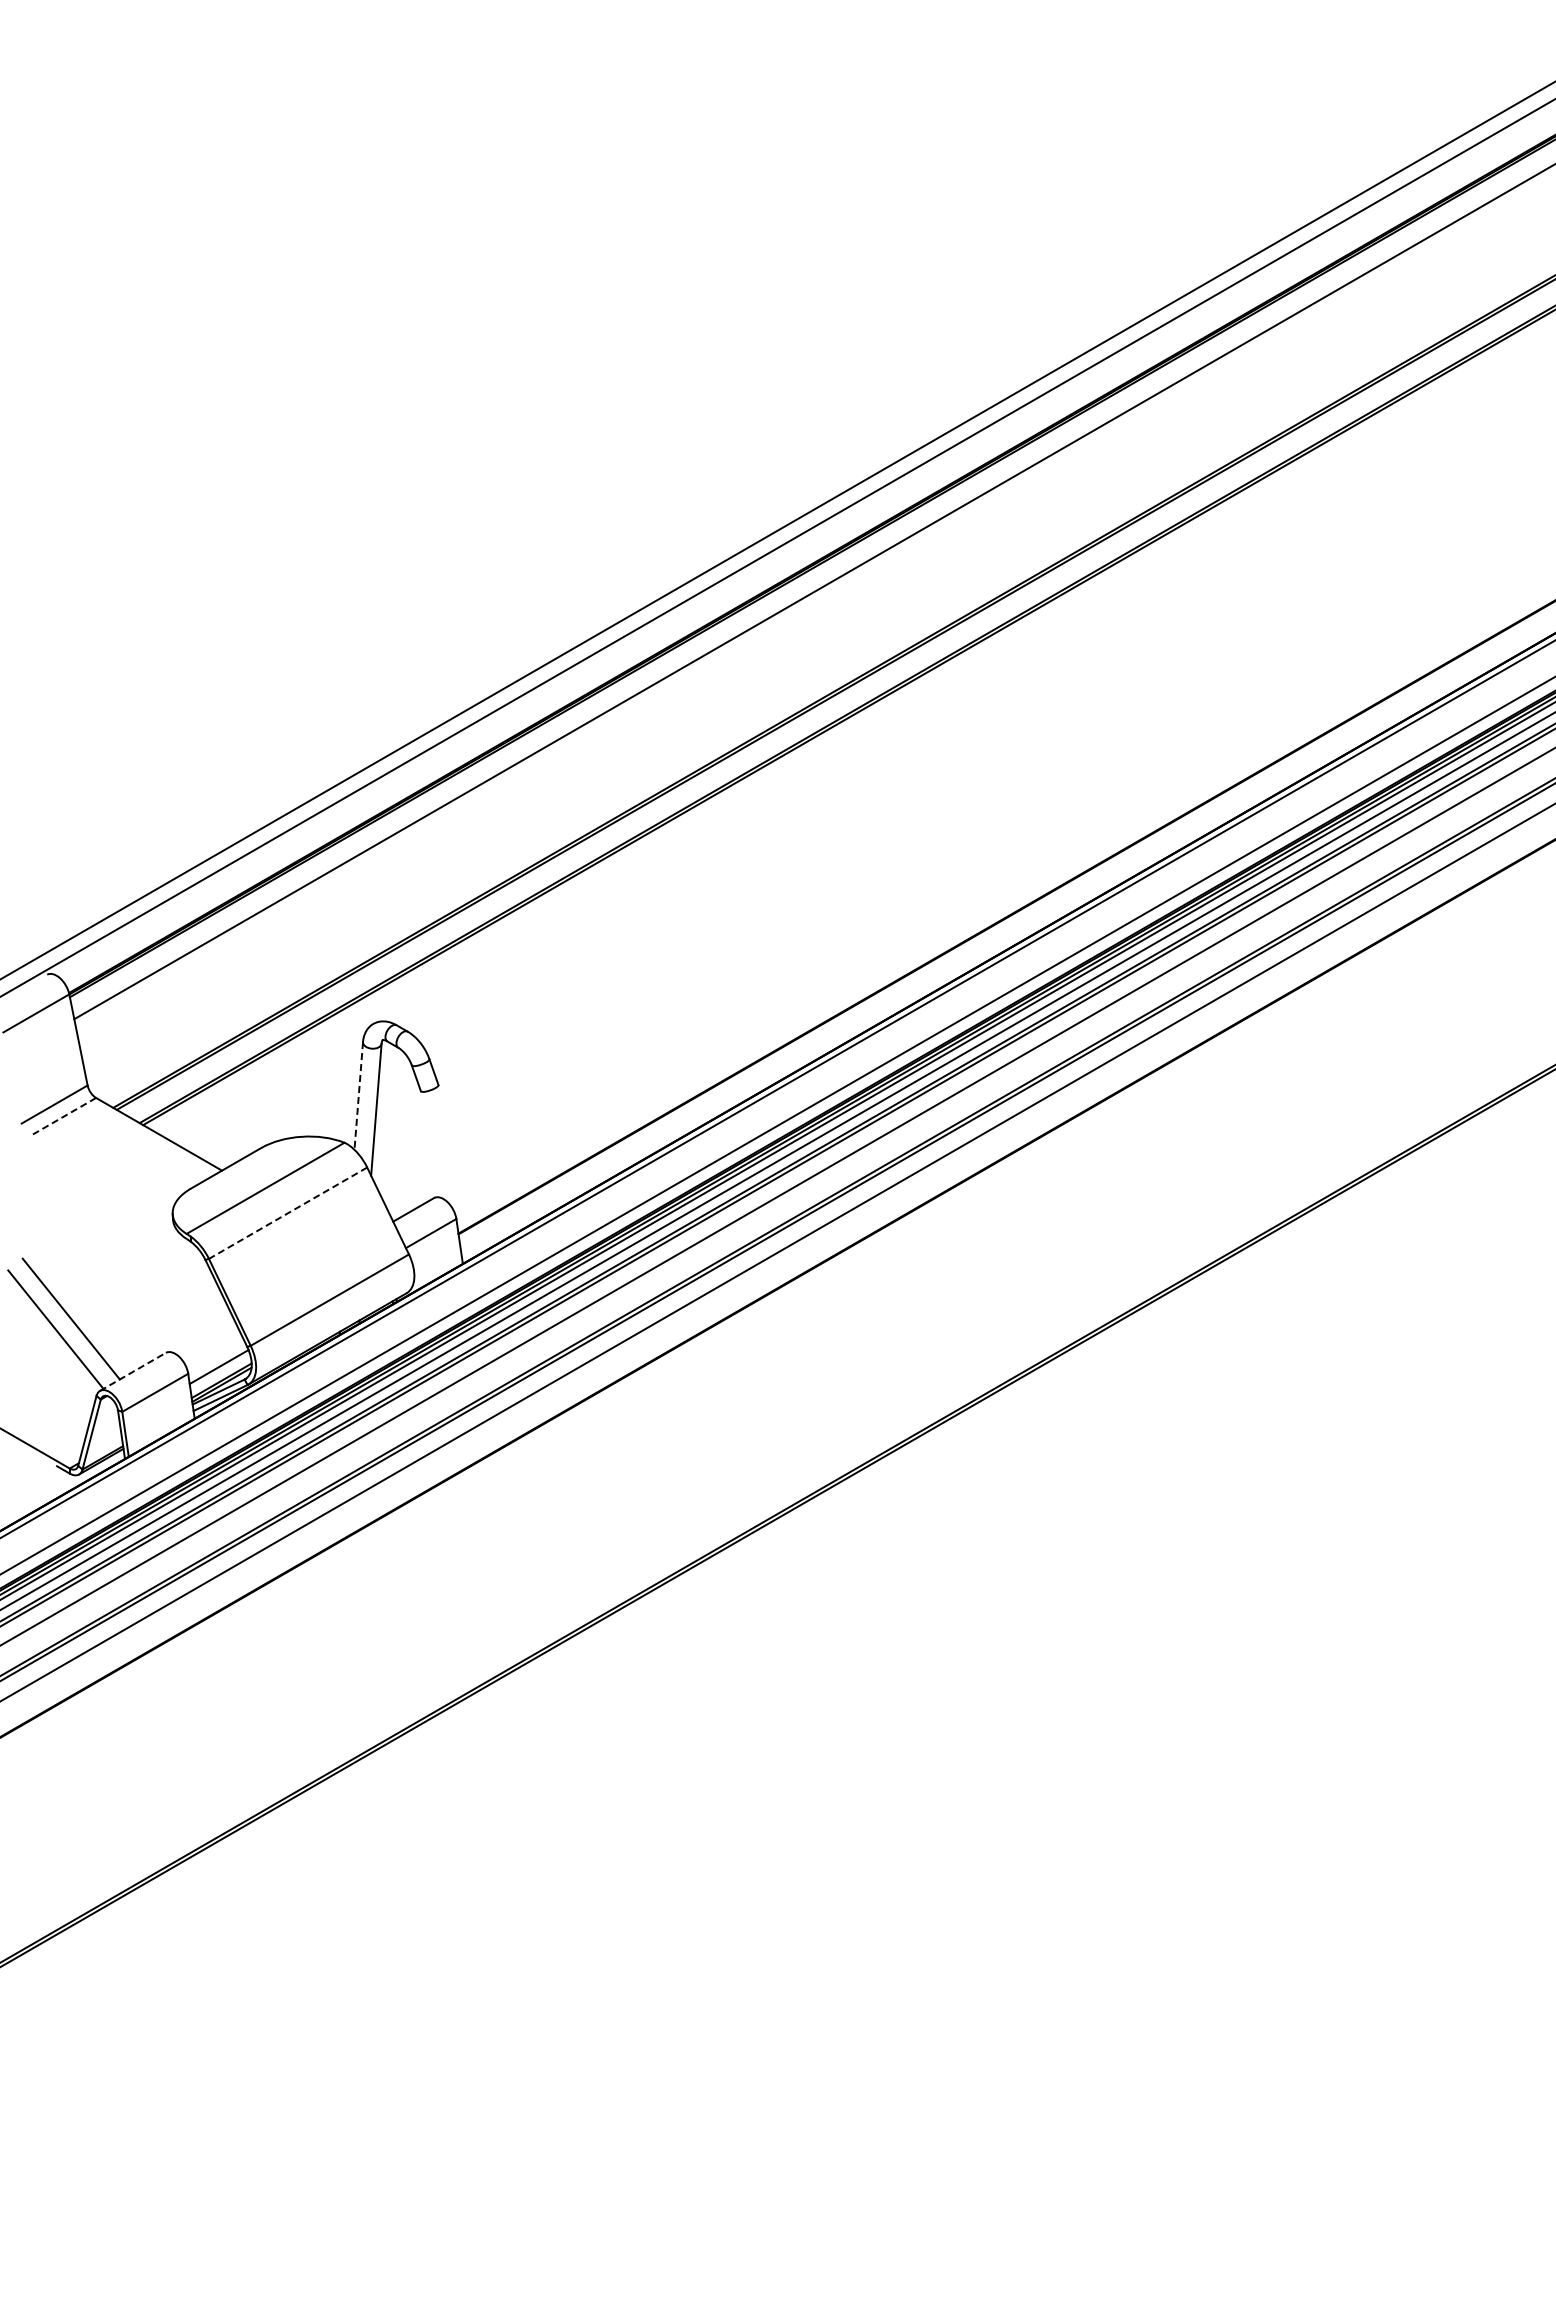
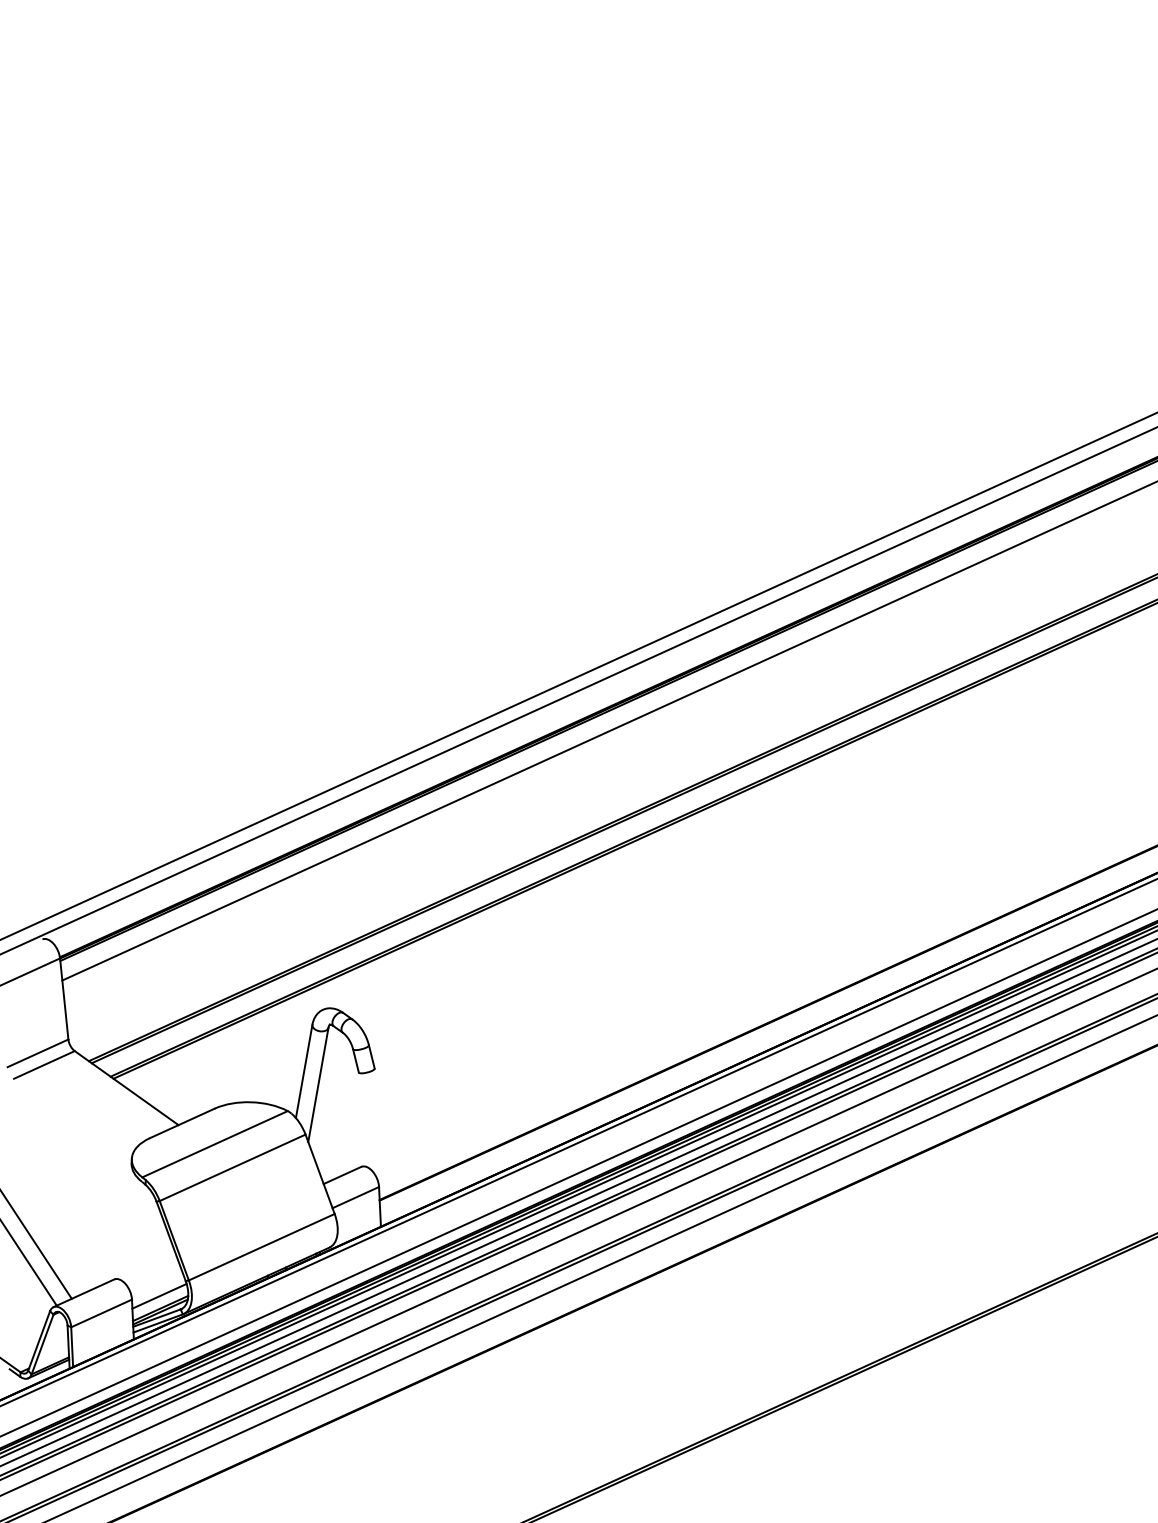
line: (358, 1095) -> (303, 1070), dashed -> solid
line: (62, 1117) -> (43, 1065), dashed -> solid
line: (287, 1213) -> (232, 1168), dashed -> solid
line: (133, 1371) -> (84, 1292), dashed -> solid

